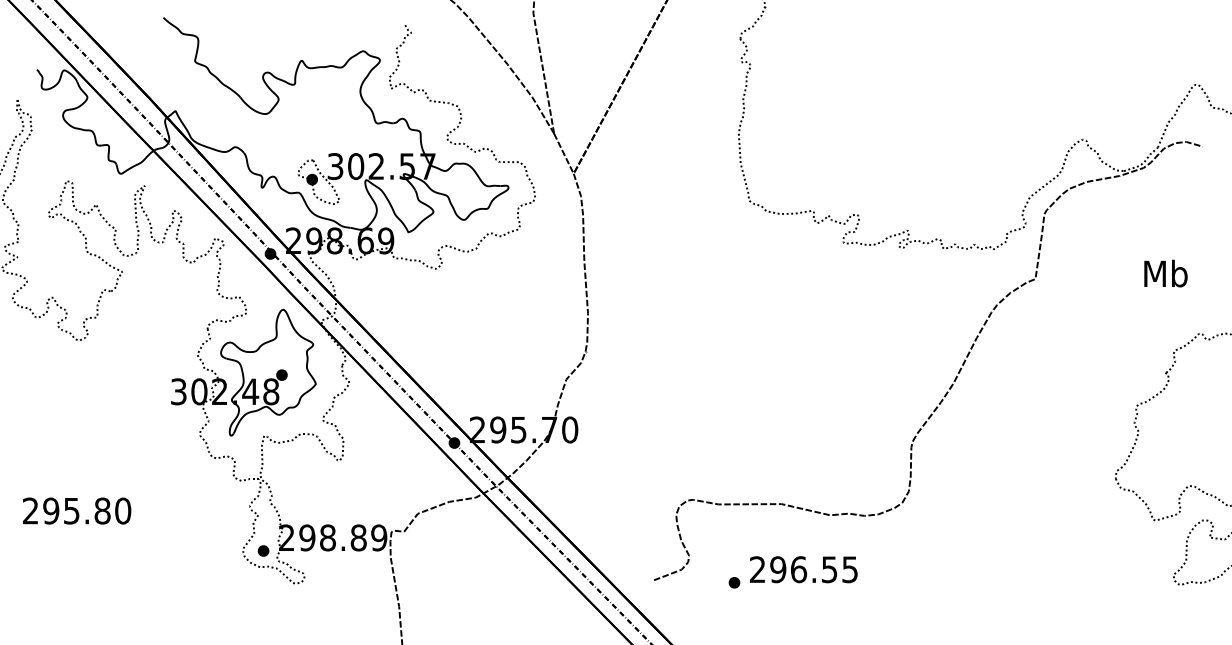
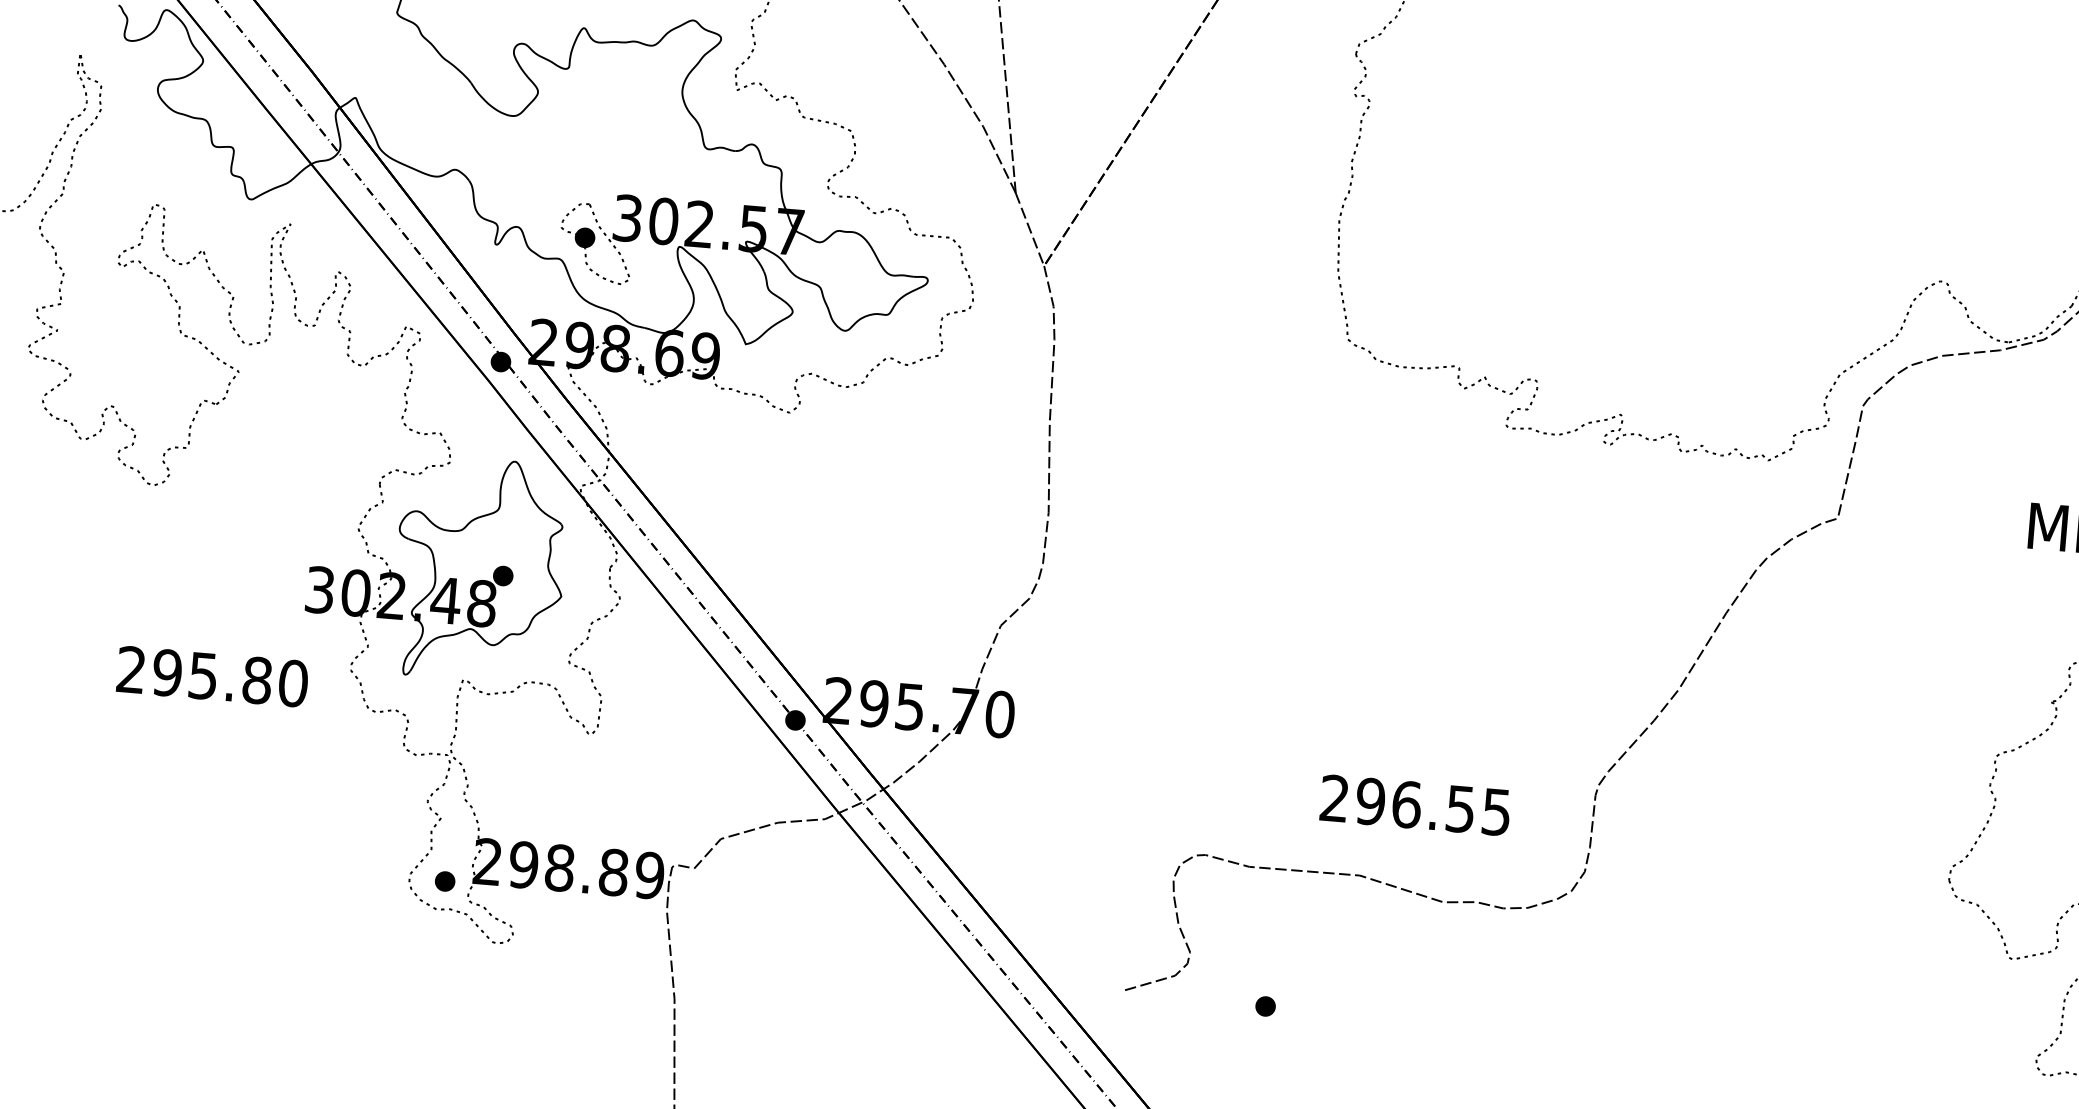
text: (77, 510) -> (213, 675), moved
text: (803, 569) -> (1414, 804), moved

